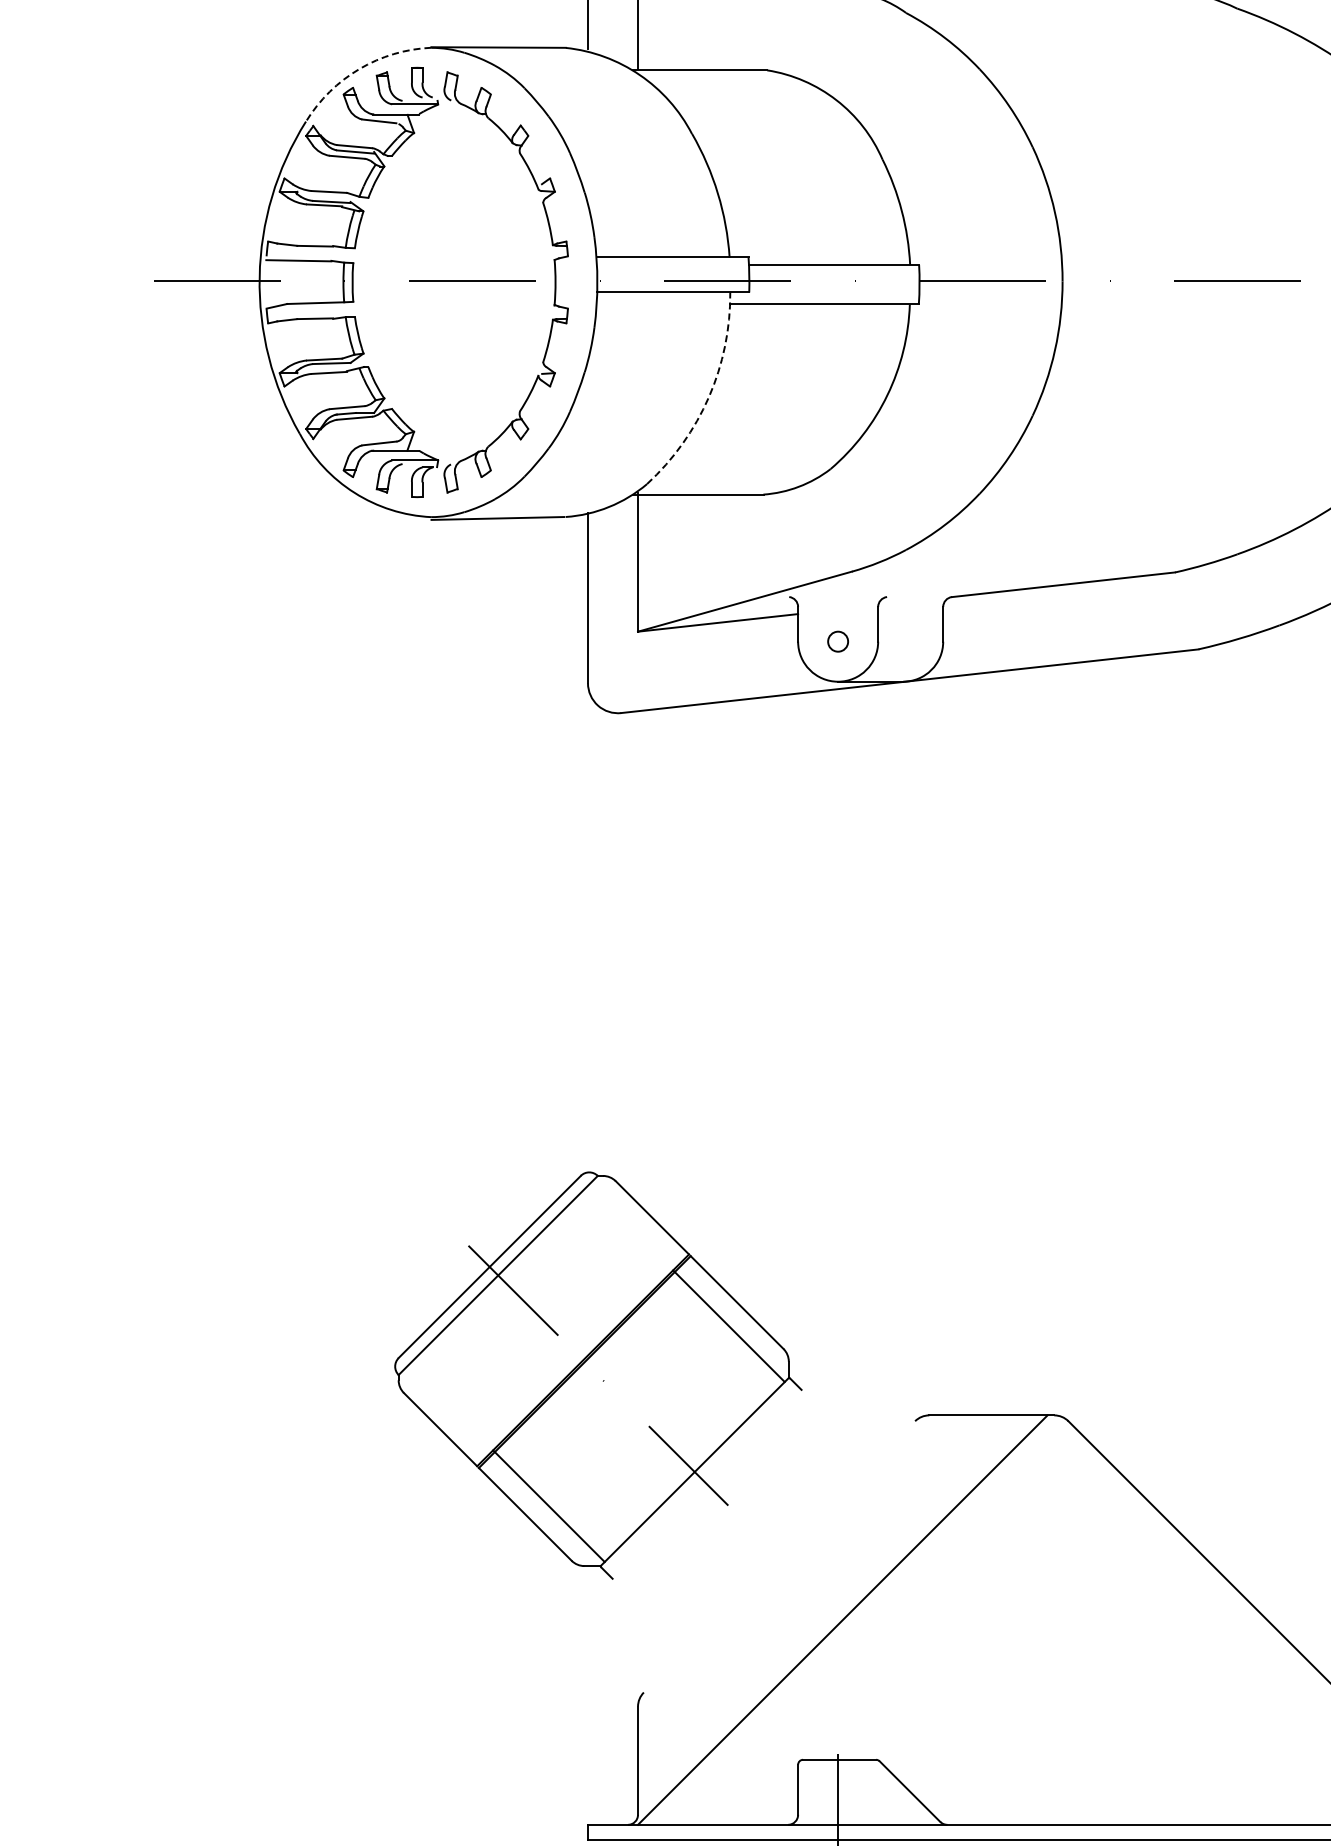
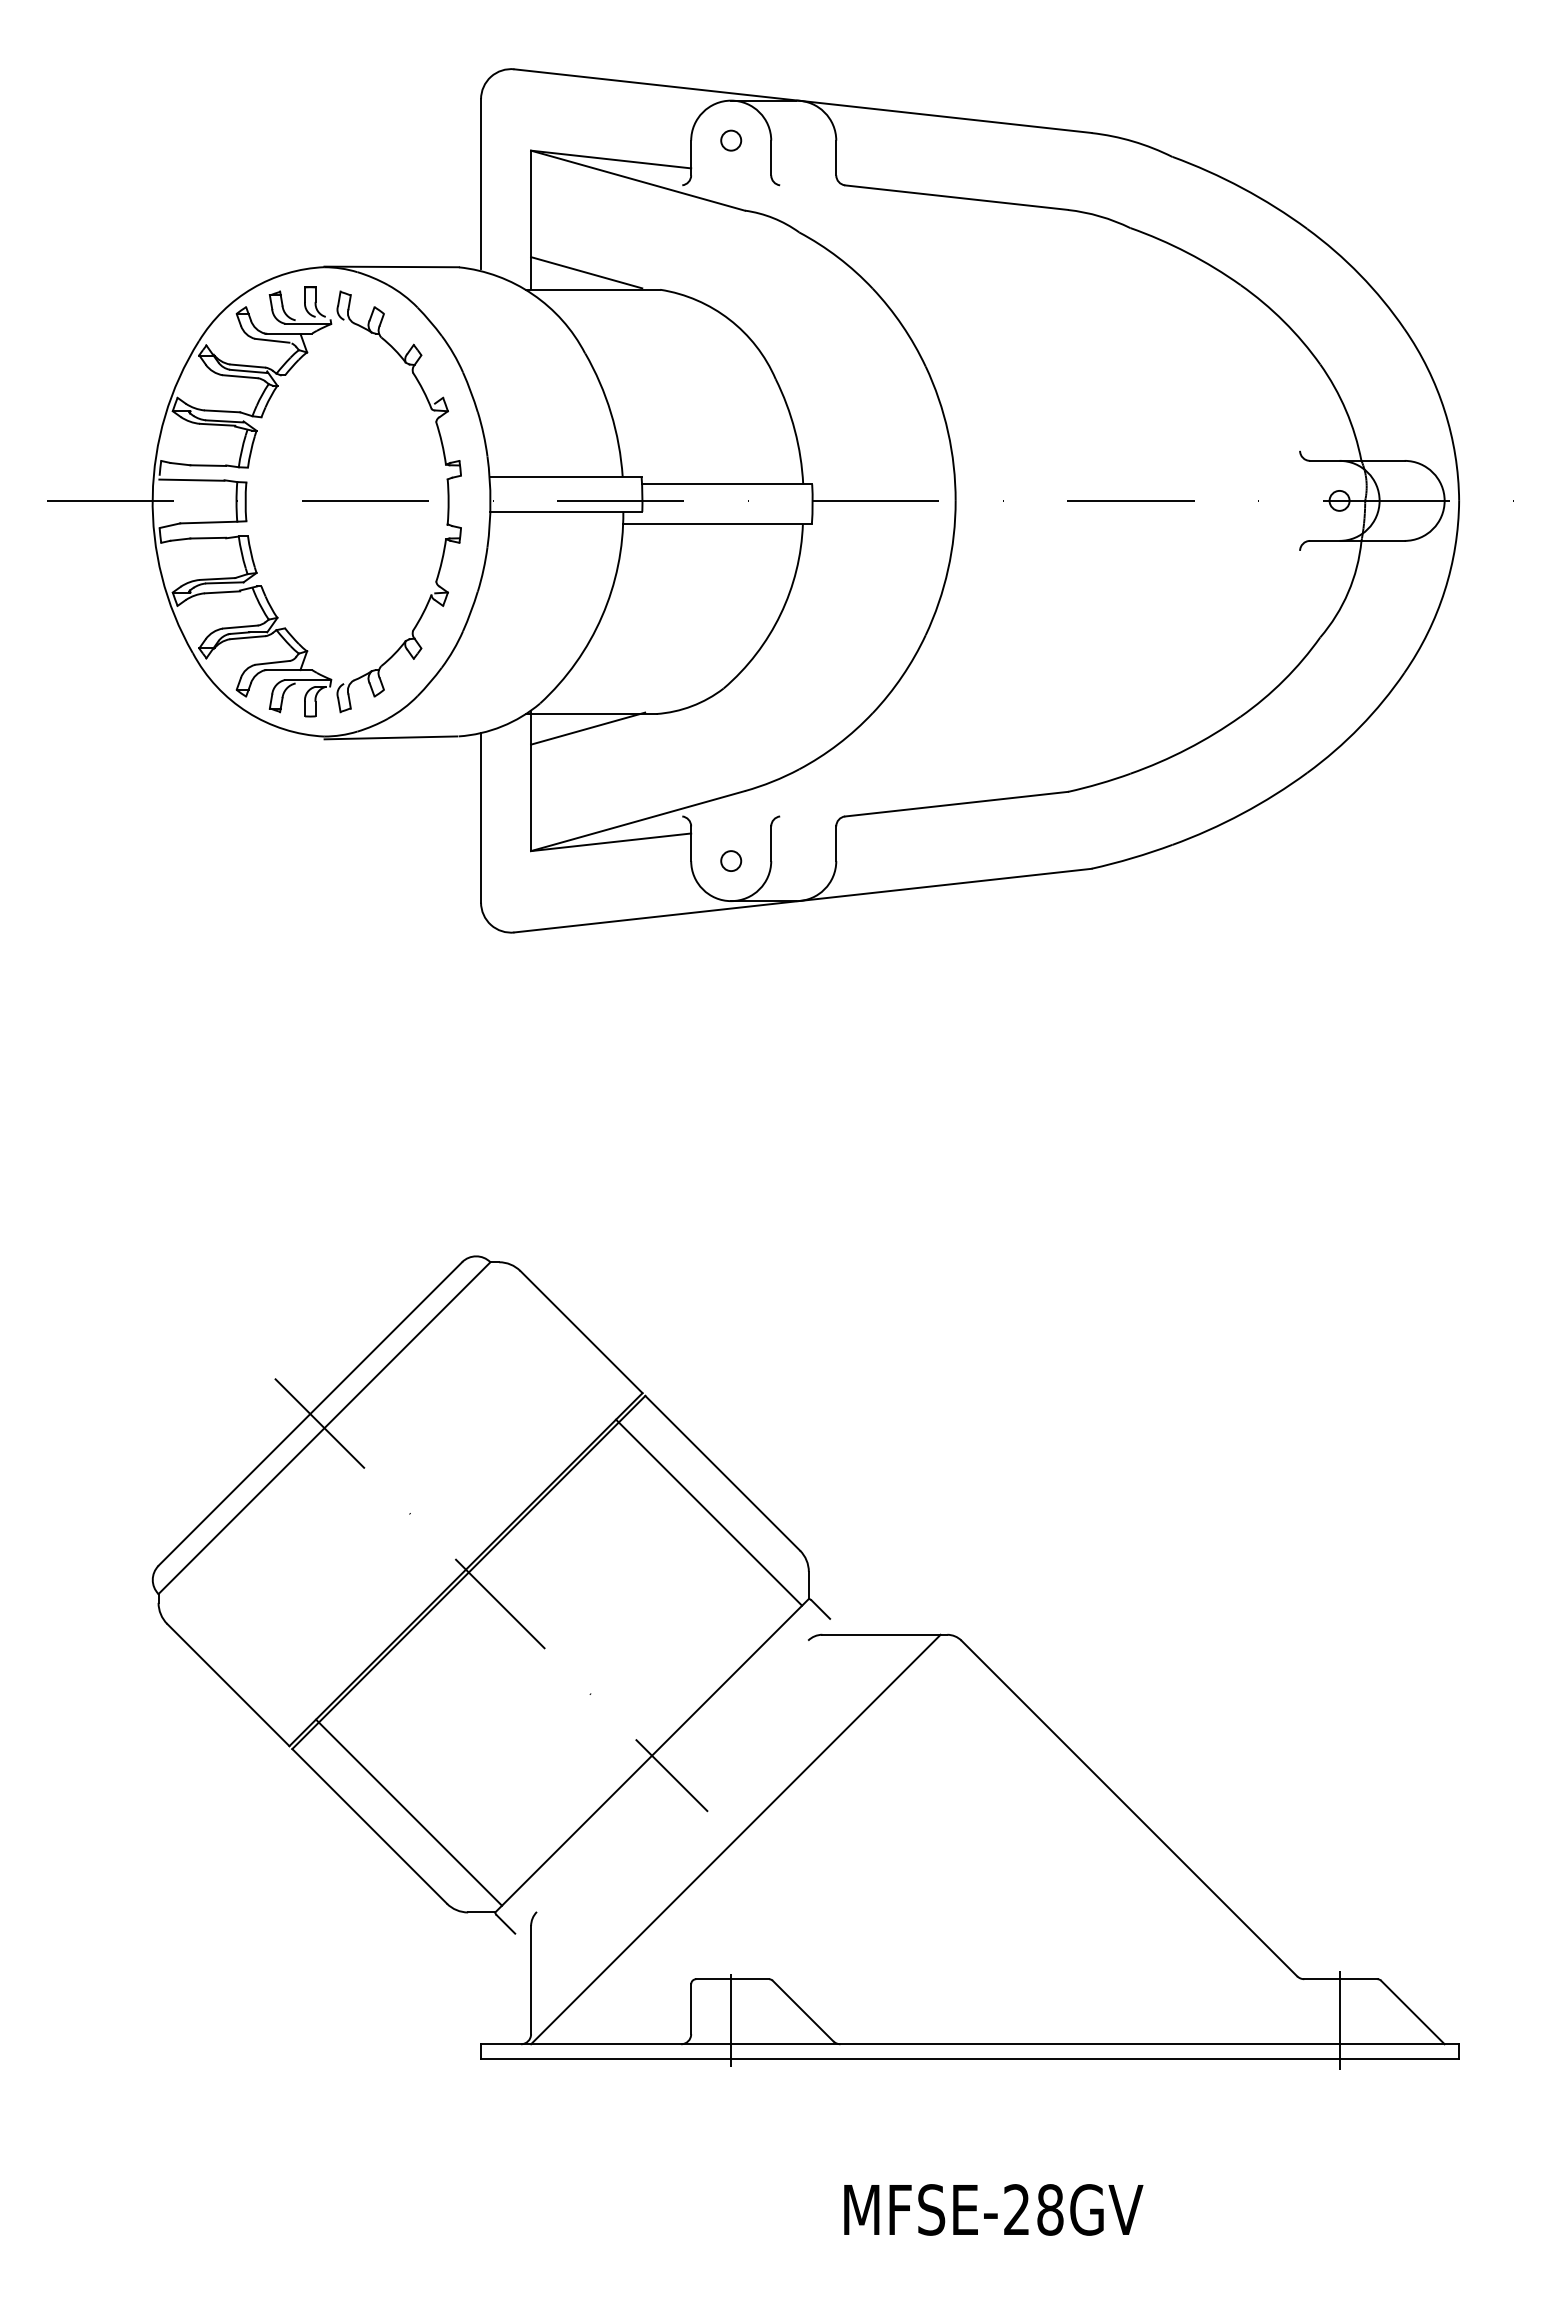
line: (693, 53) -> (586, 272), added
arc: (359, 69) -> (252, 288), dashed -> solid
arc: (709, 397) -> (602, 616), dashed -> solid
line: (695, 509) -> (588, 728), added
part: (598, 1375) -> (491, 1594), size x1.67

